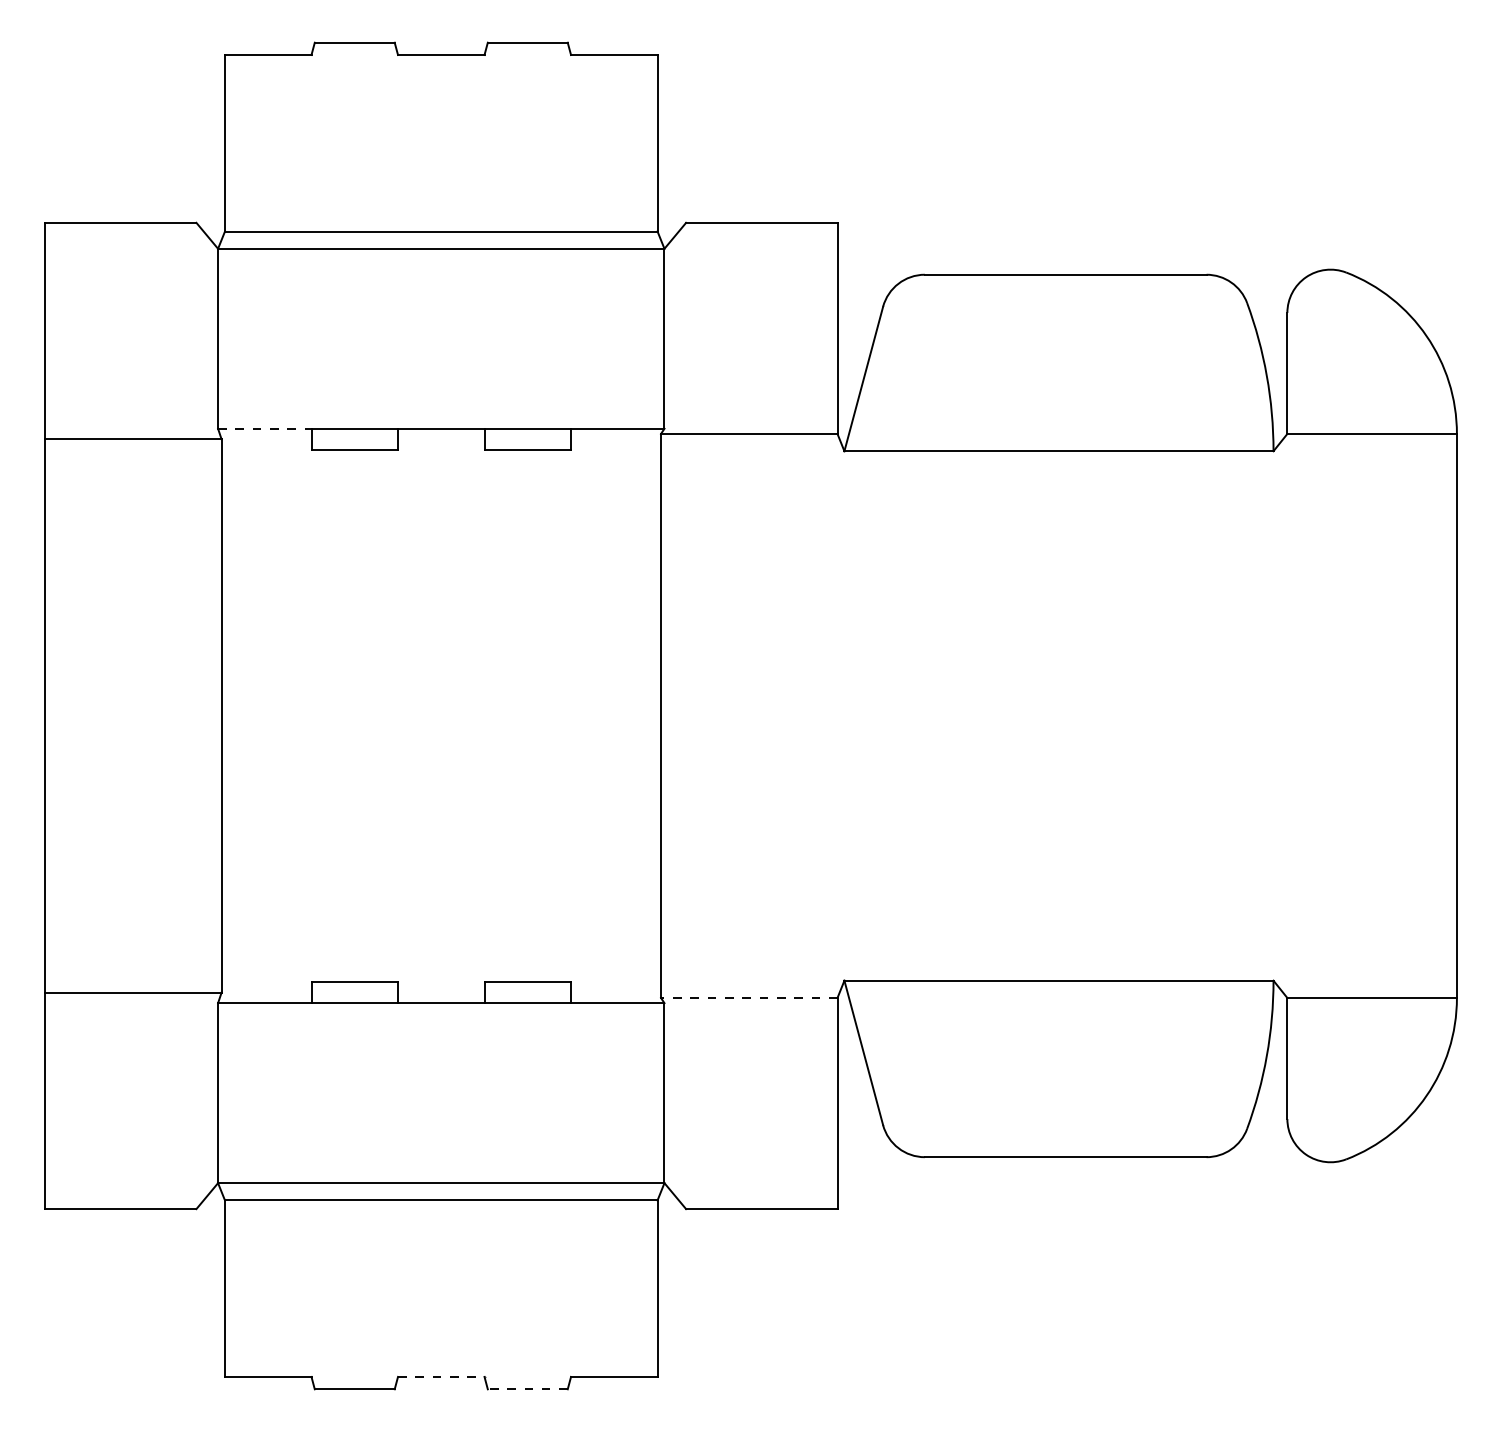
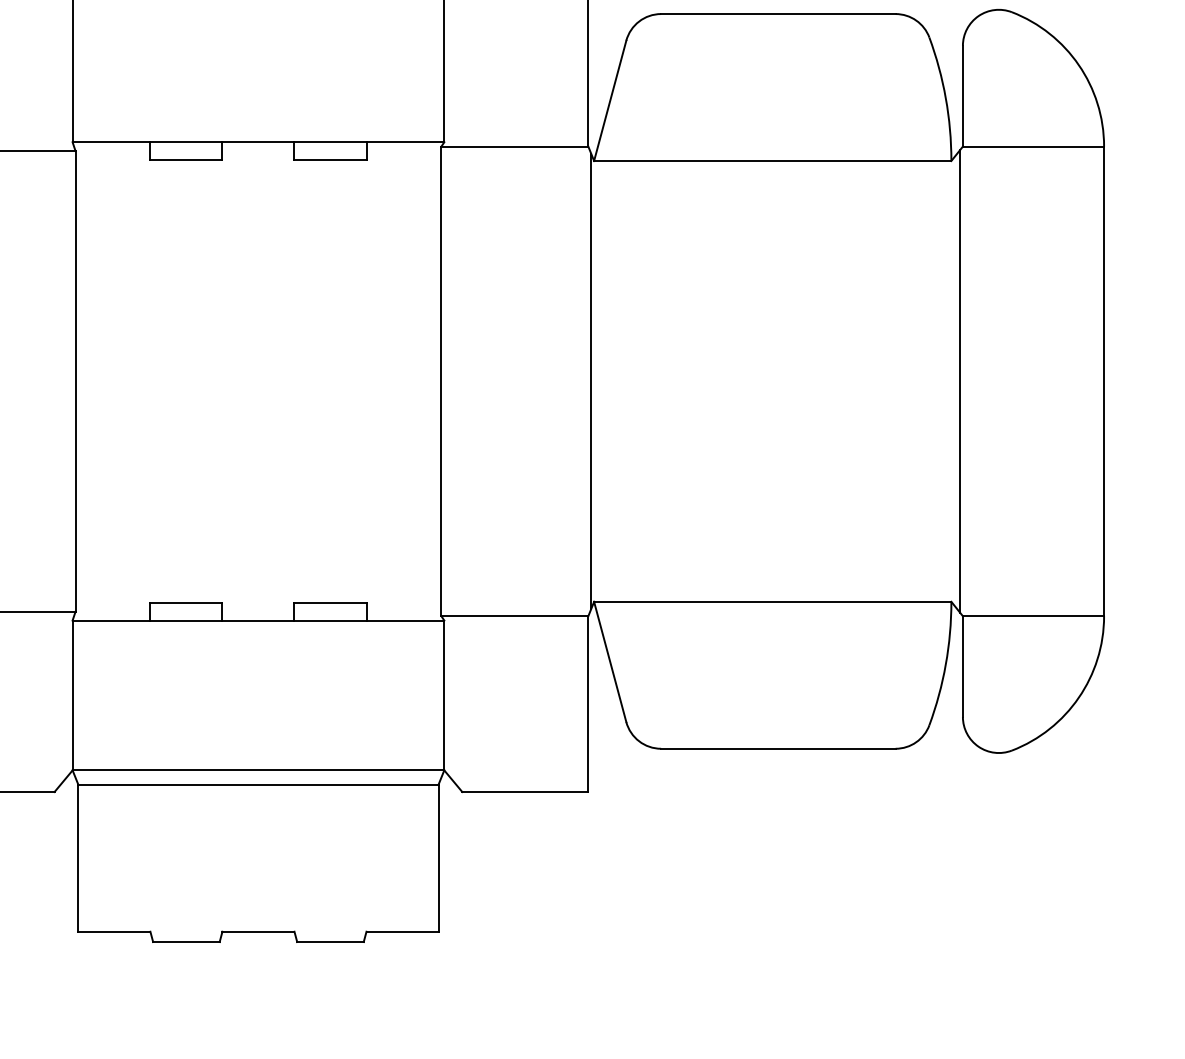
line: (264, 428) -> (111, 142), dashed -> solid
line: (840, 715) -> (590, 381), added
line: (1283, 715) -> (959, 381), added
line: (748, 998) -> (514, 616), dashed -> solid
line: (441, 1376) -> (258, 931), dashed -> solid
line: (527, 1389) -> (330, 942), dashed -> solid

